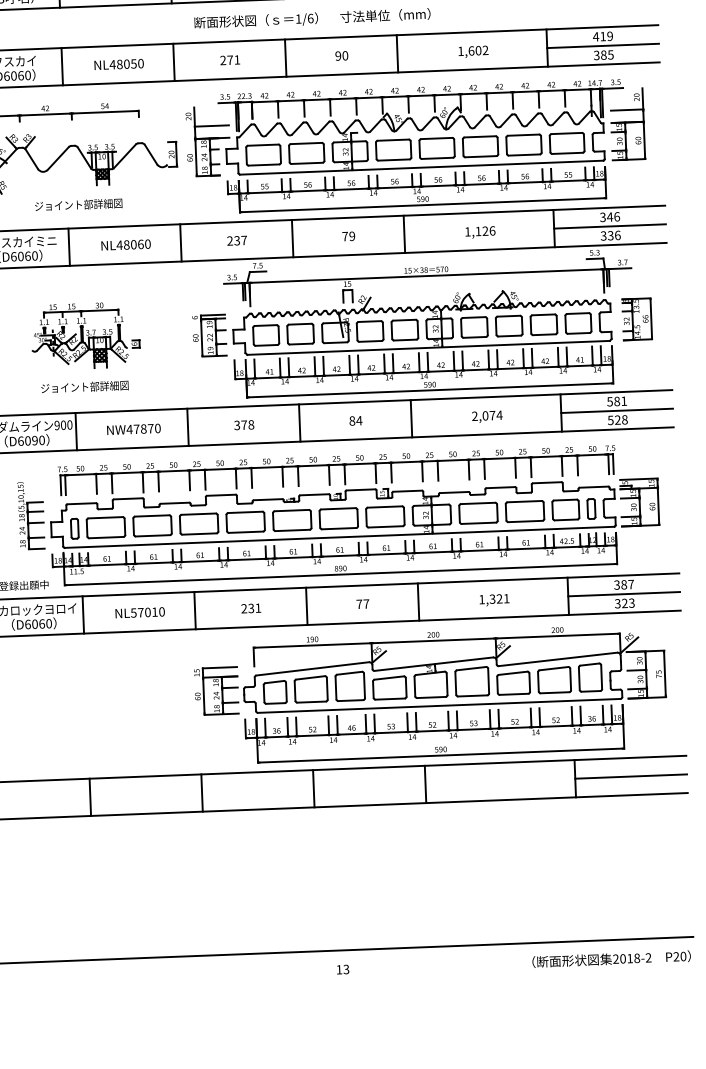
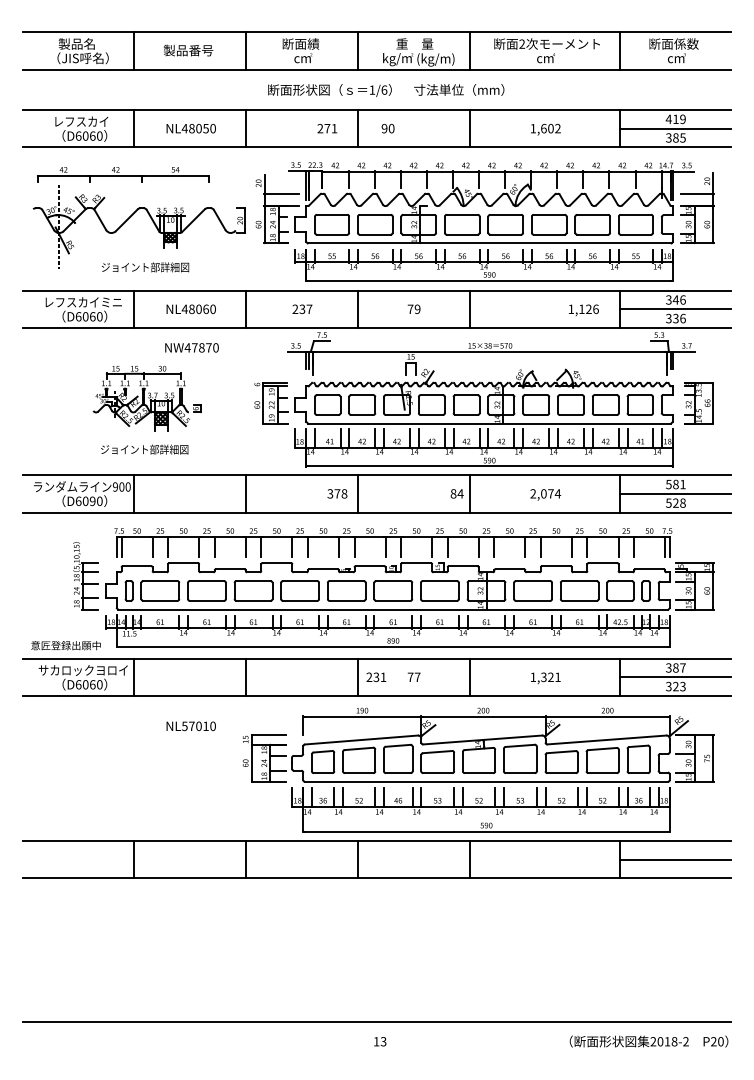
text: (341, 55) -> (387, 128), moved
text: (230, 60) -> (327, 128), moved
text: (480, 231) -> (583, 309), moved
text: (355, 420) -> (456, 493), moved
text: (244, 424) -> (337, 493), moved
text: (133, 429) -> (191, 347), moved
text: (251, 608) -> (376, 677), moved
text: (139, 612) -> (190, 726), moved

